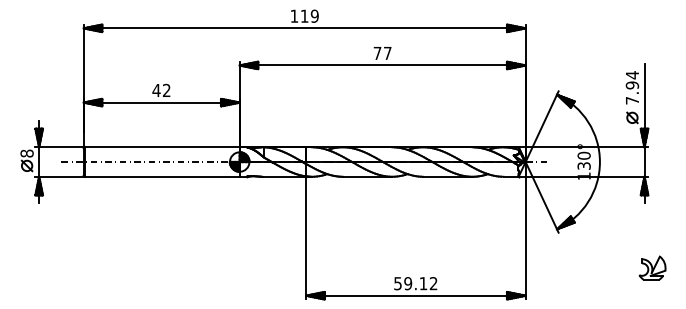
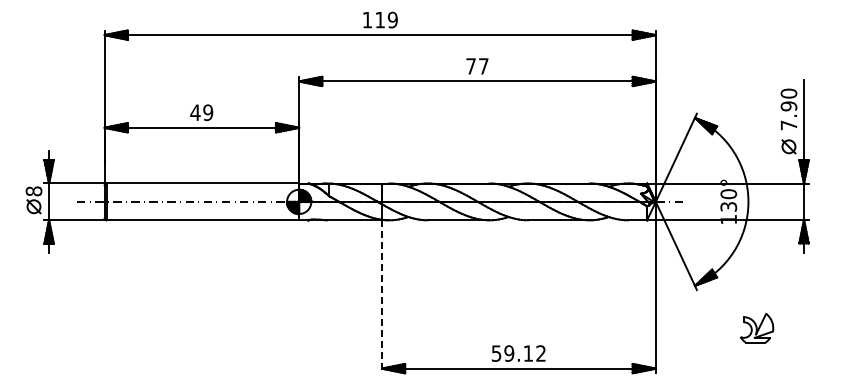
text: (632, 75) -> (788, 93), 7.94 -> 7.90
text: (167, 90) -> (208, 112), 42 -> 49
line: (306, 238) -> (382, 297), solid -> dashed
part: (652, 268) -> (757, 328), moved

